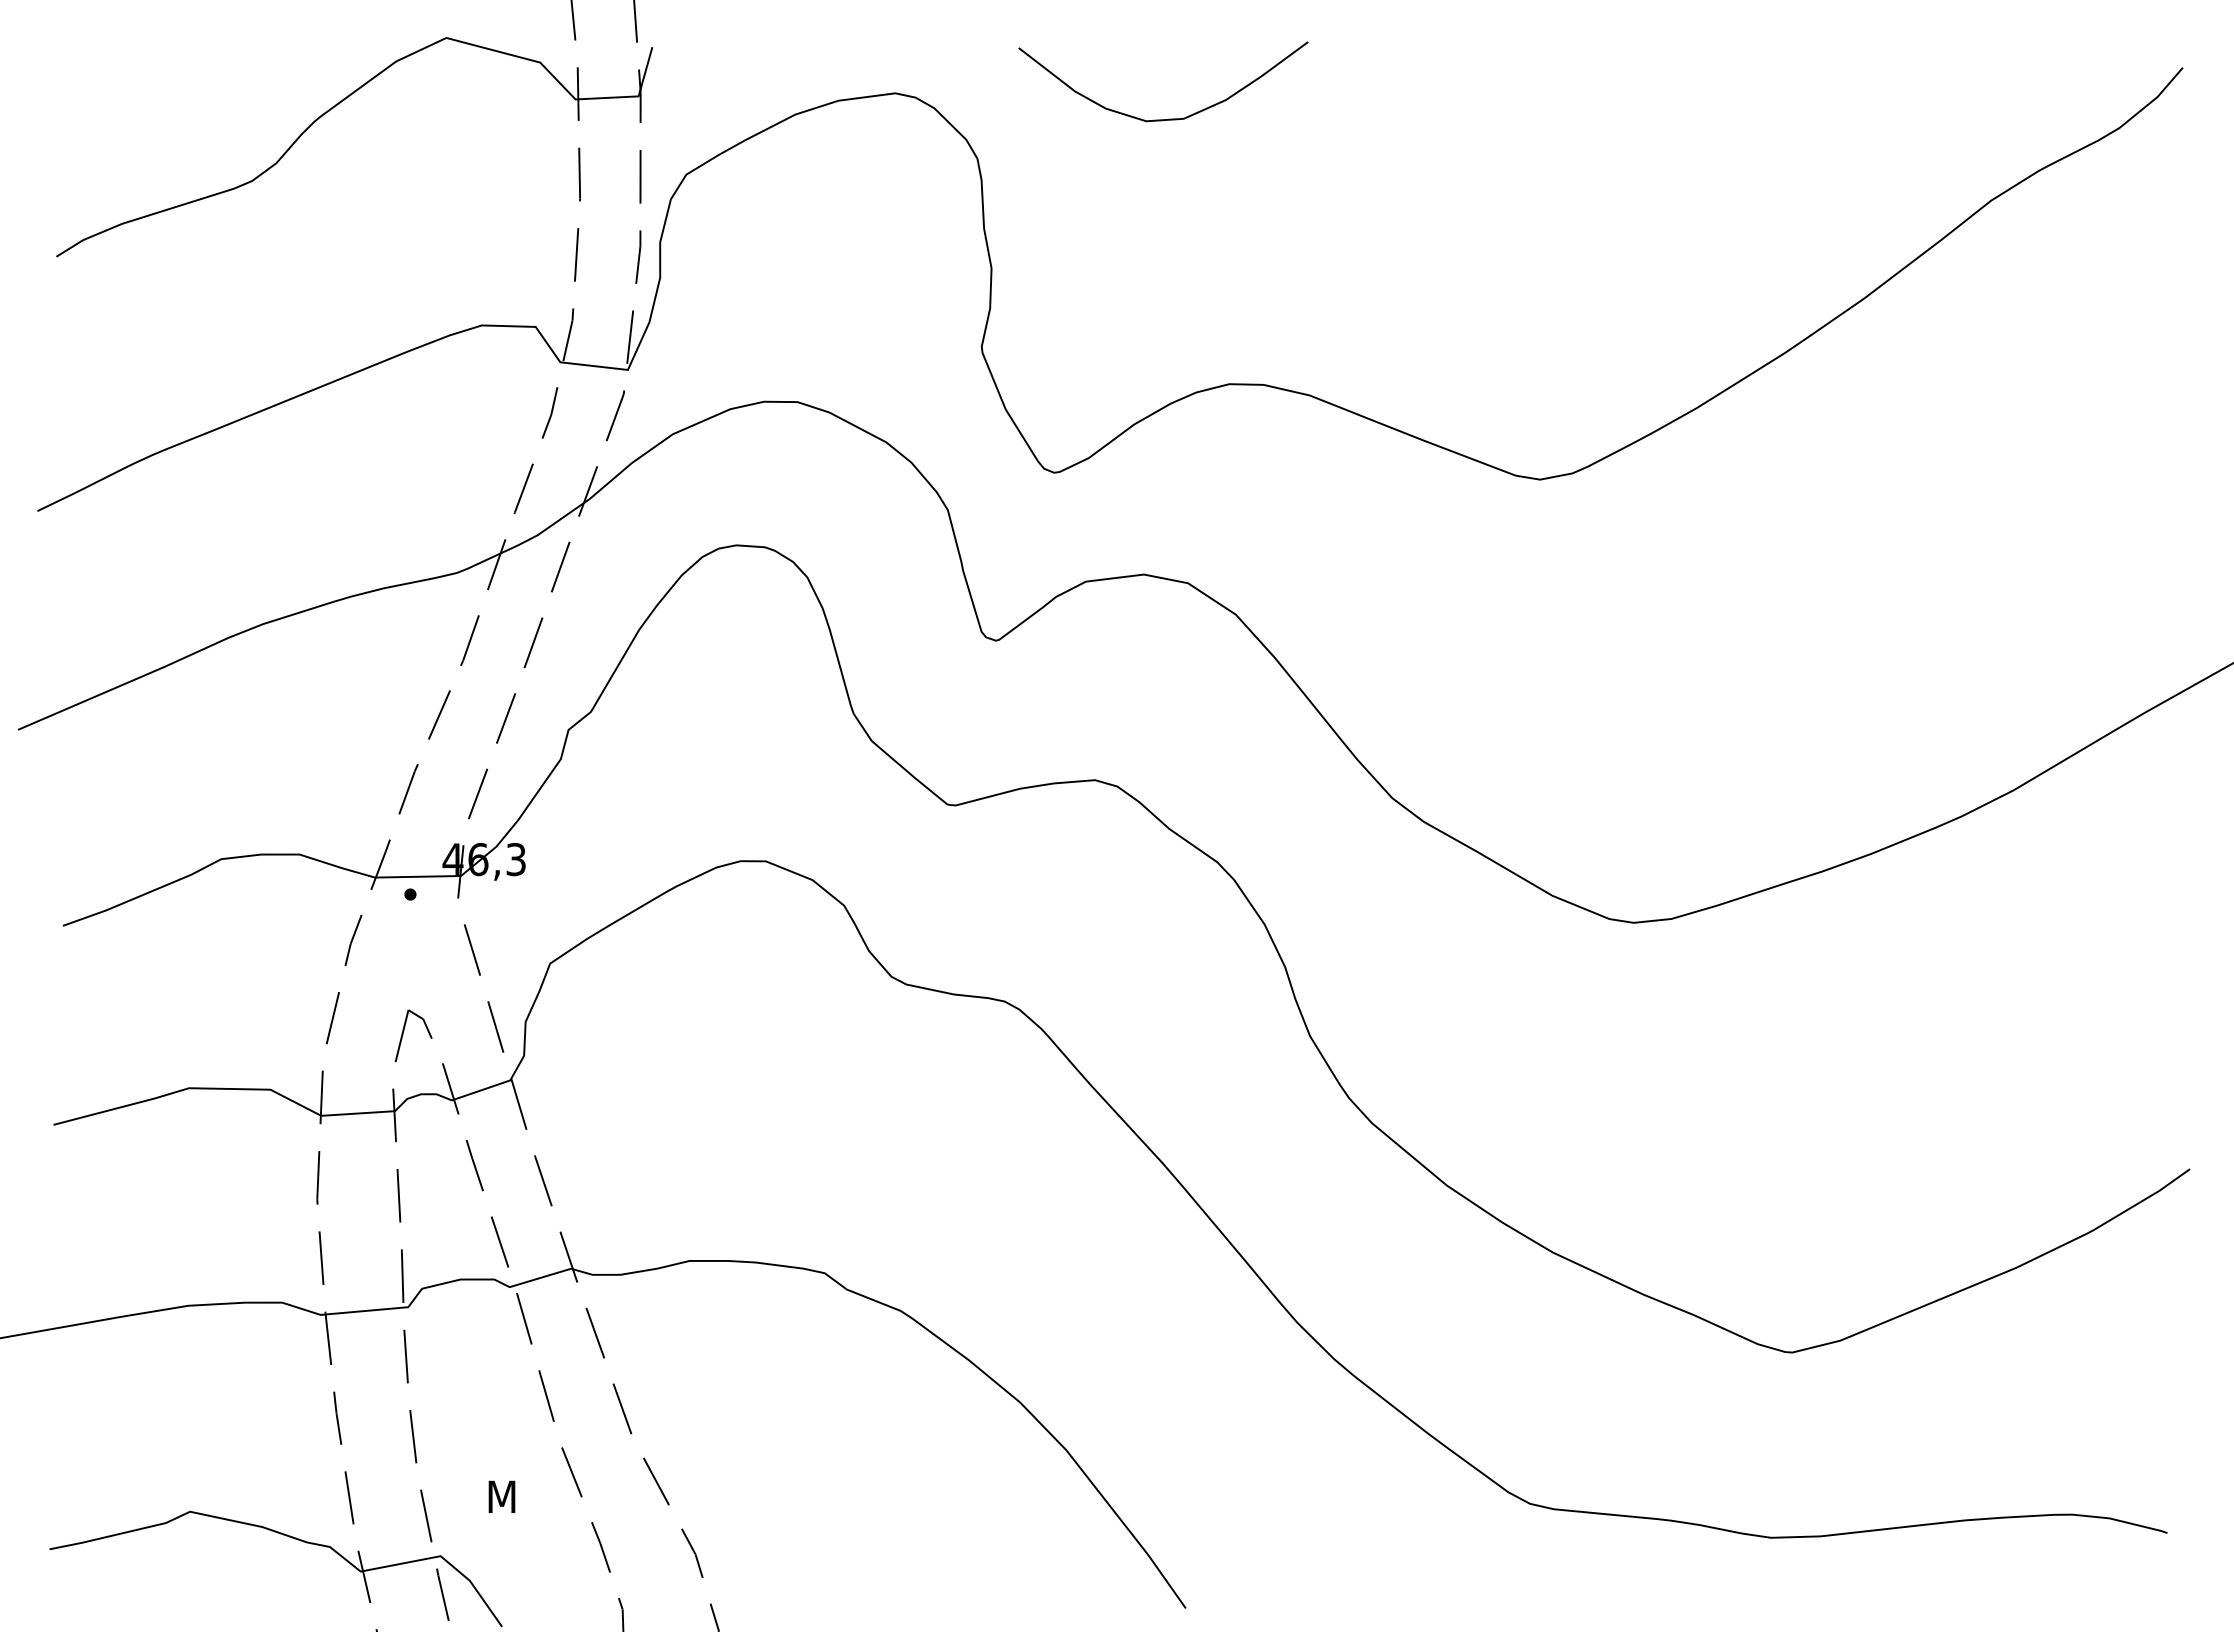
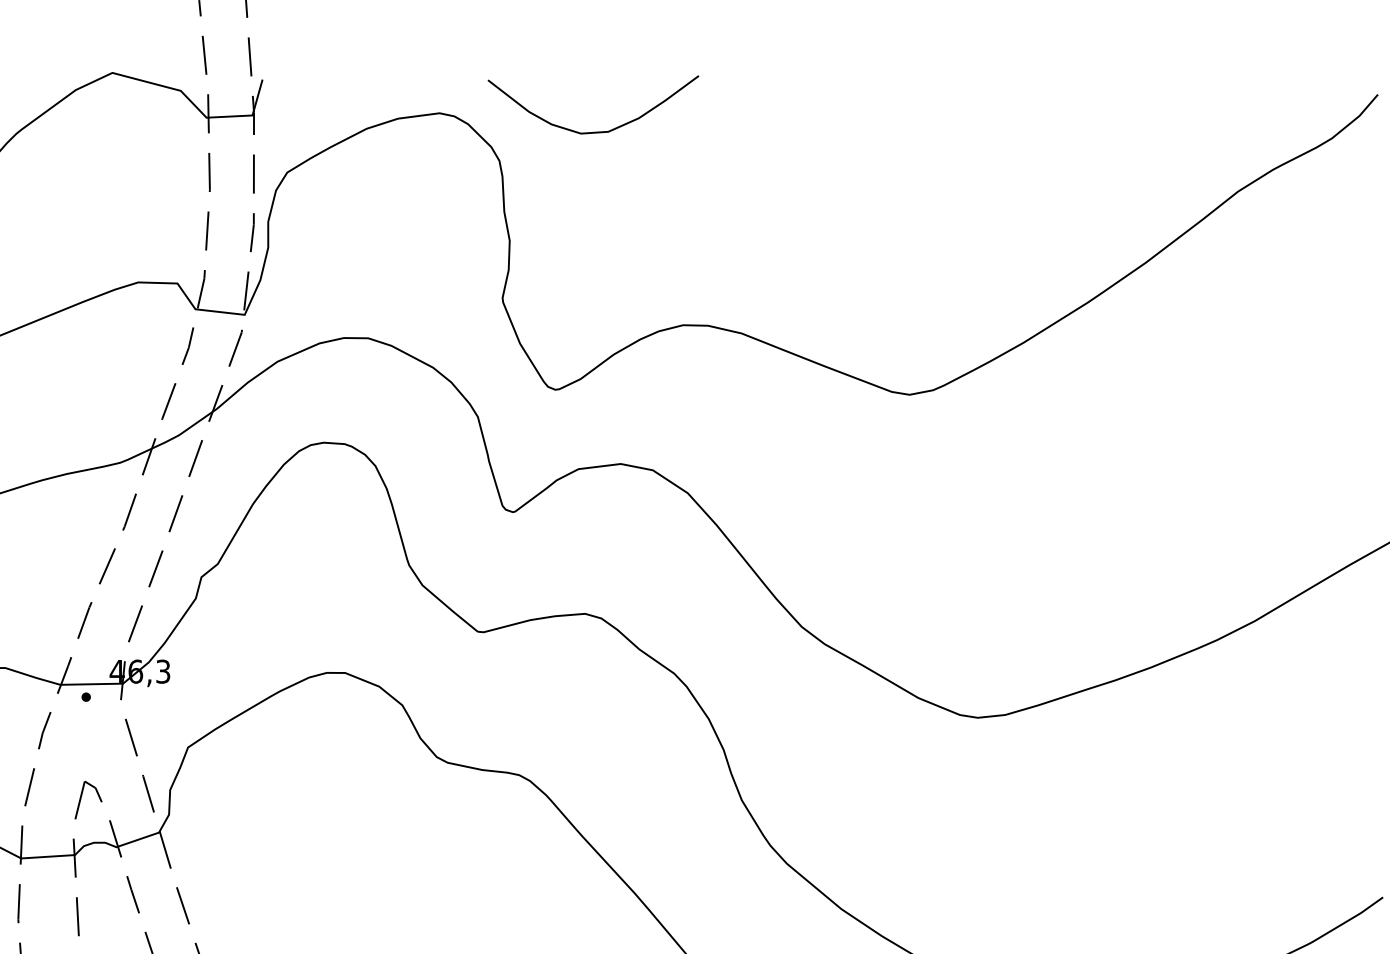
curve: (1168, 118) -> (597, 131), moved

